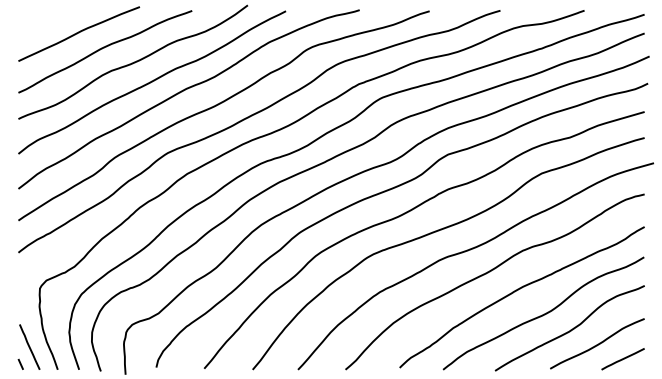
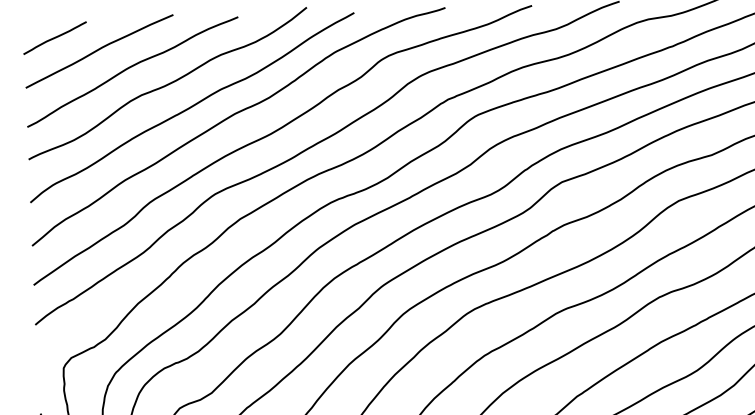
line: (43, 21) -> (54, 37), added

